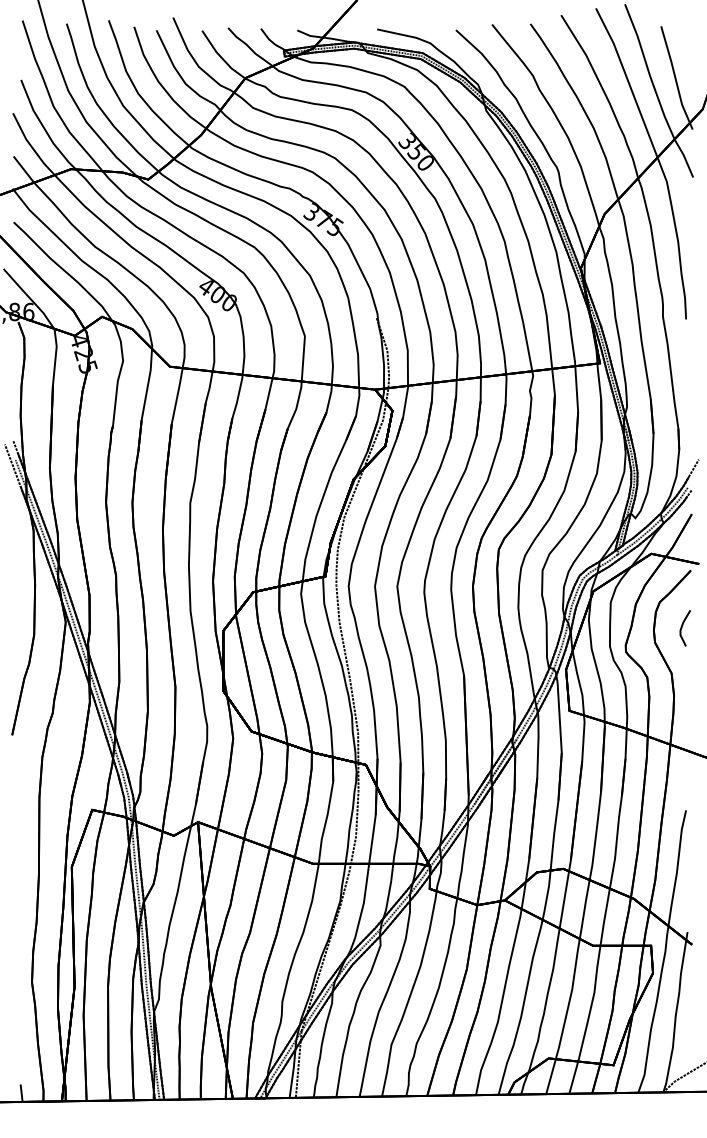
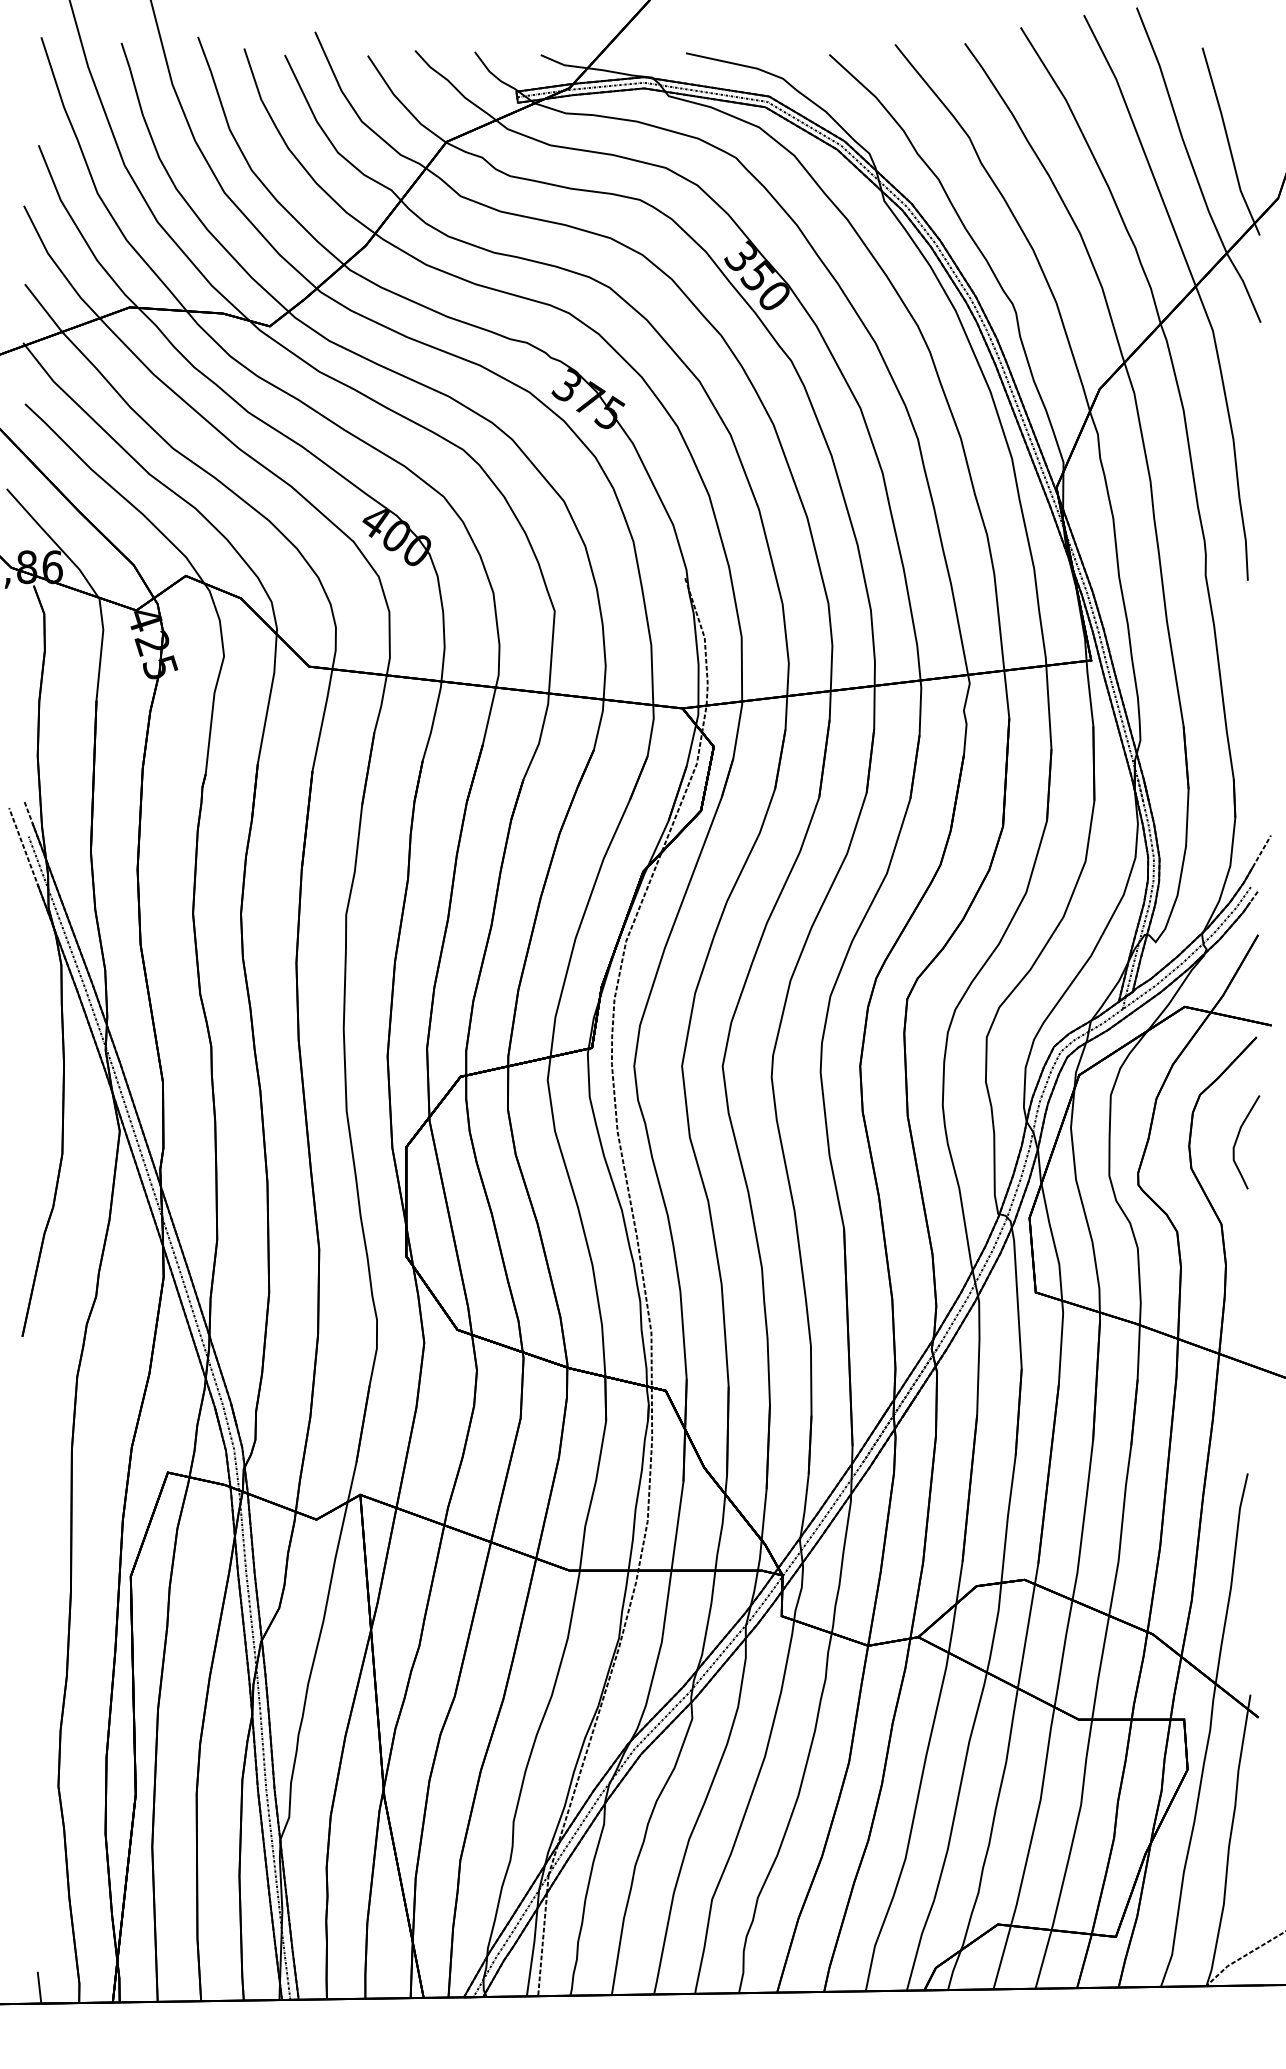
part: (685, 628) -> (1246, 1142), size x1.43

